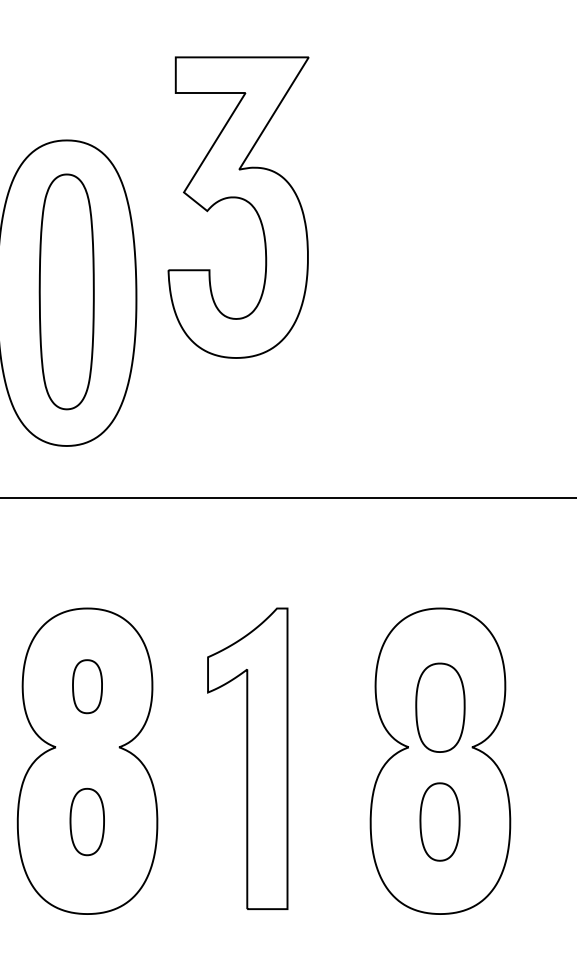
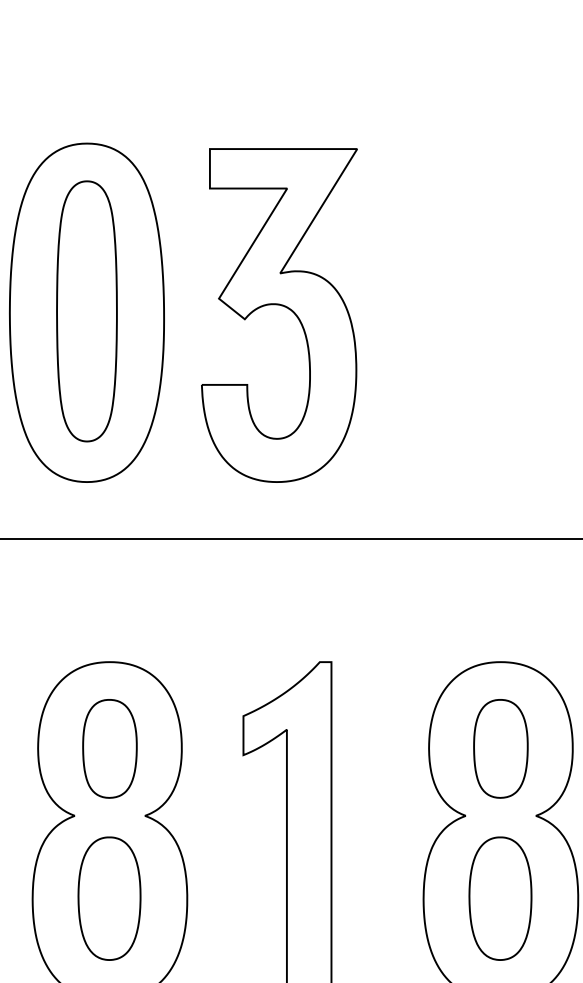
part: (240, 199) -> (281, 306), moved
part: (87, 686) -> (109, 748), size x1.67
part: (440, 707) -> (500, 748), moved
part: (87, 821) -> (109, 898), size x1.67
part: (439, 821) -> (499, 898), size x1.43

